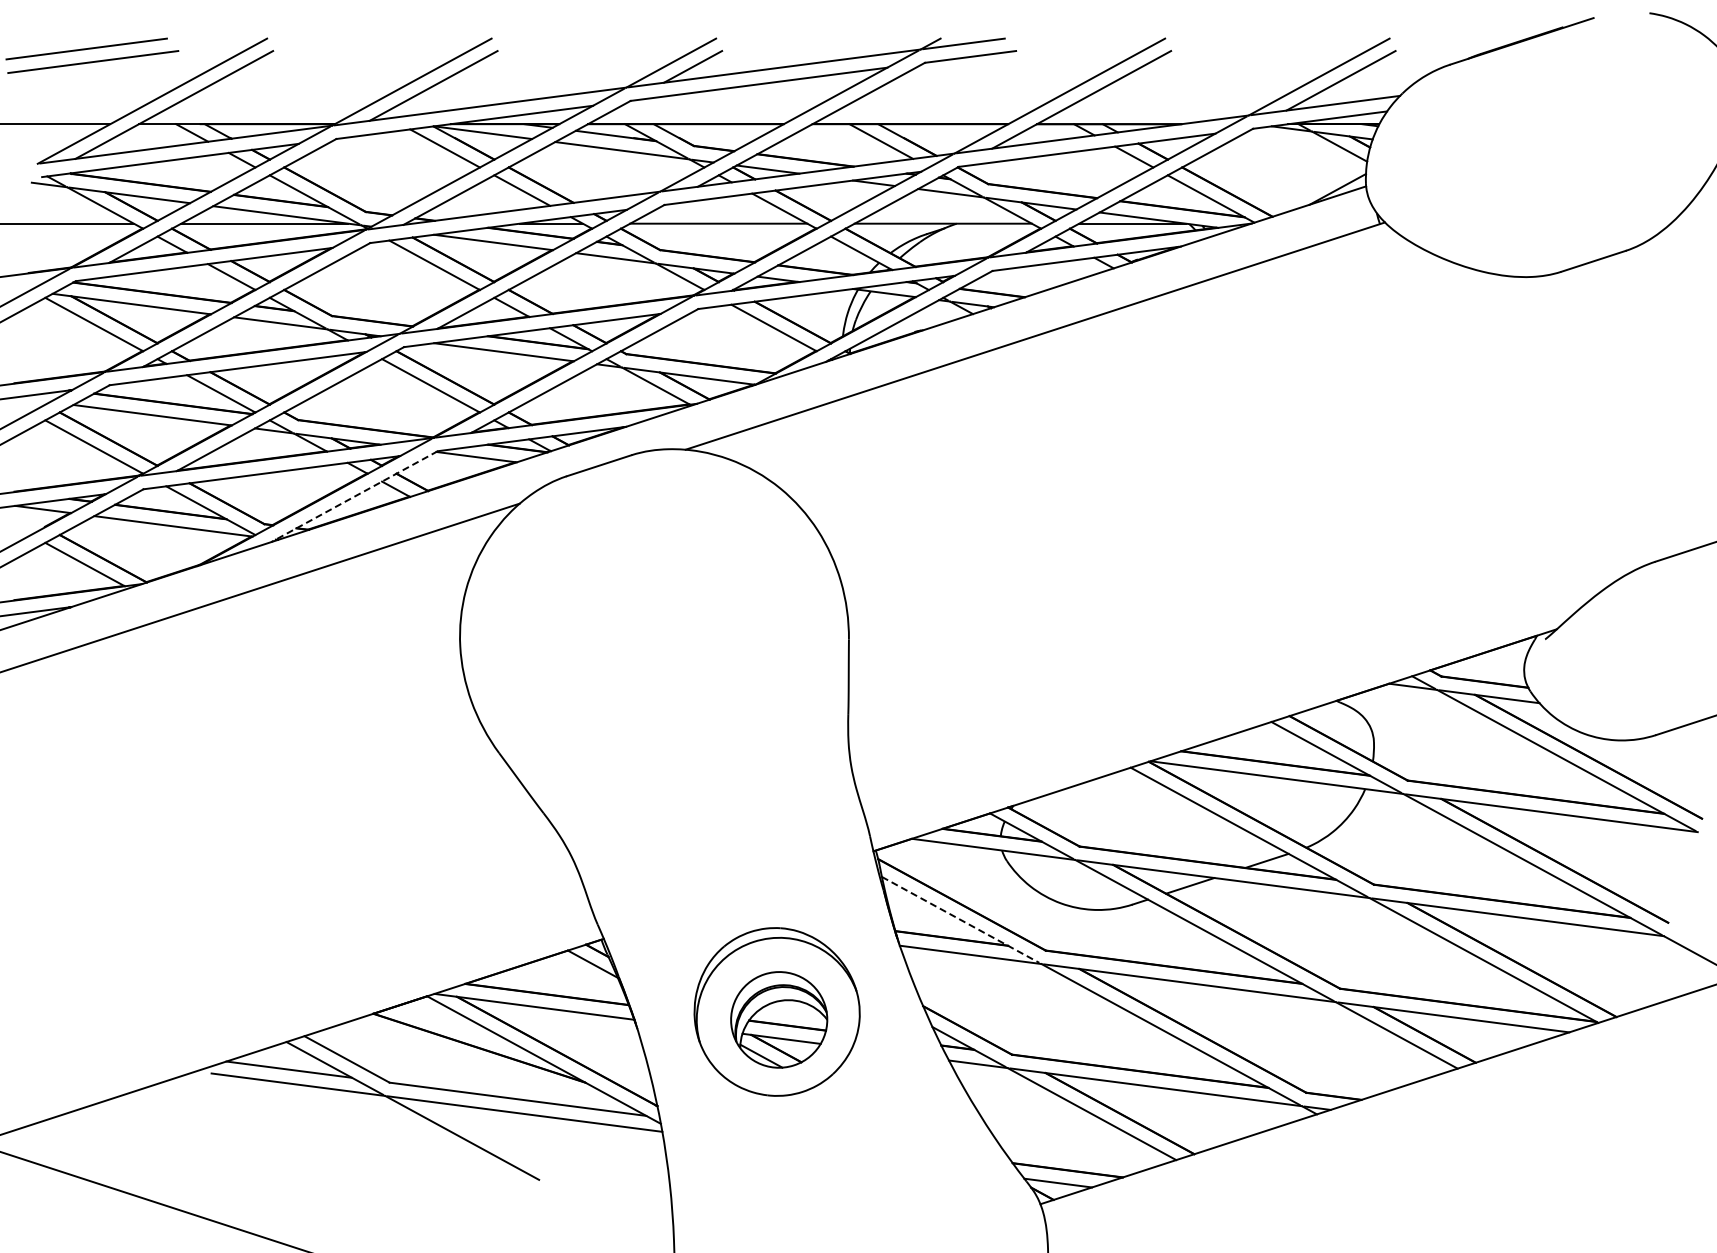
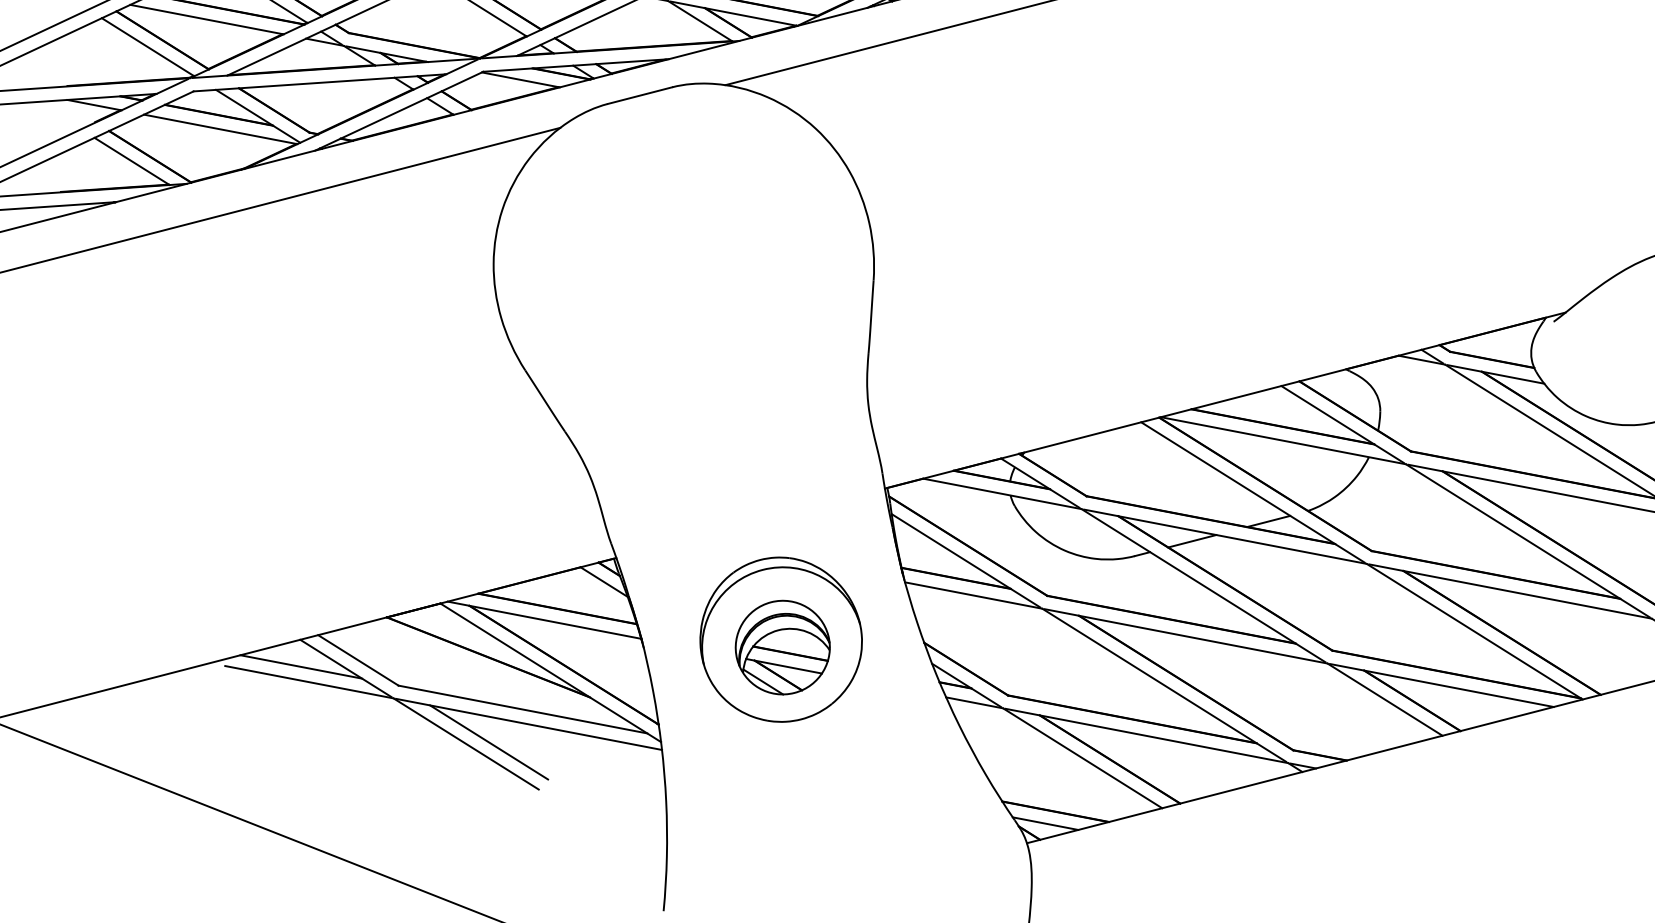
line: (354, 496) -> (399, 111), dashed -> solid
line: (960, 919) -> (965, 560), dashed -> solid
line: (484, 1134) -> (488, 741), added

